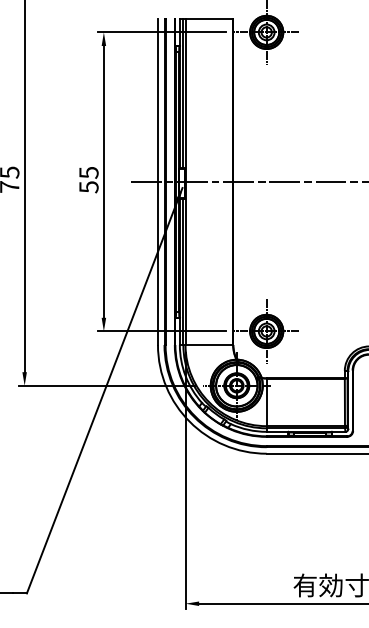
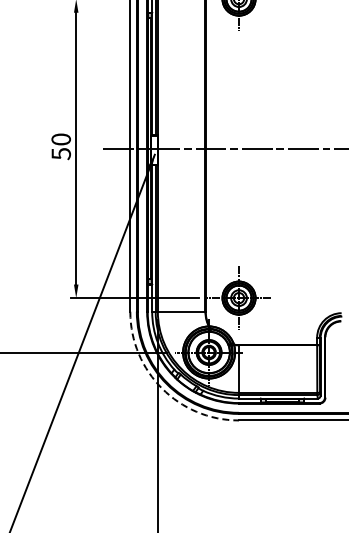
text: (88, 172) -> (60, 139), 55 -> 50
arc: (189, 421) -> (161, 388), solid -> dashed

